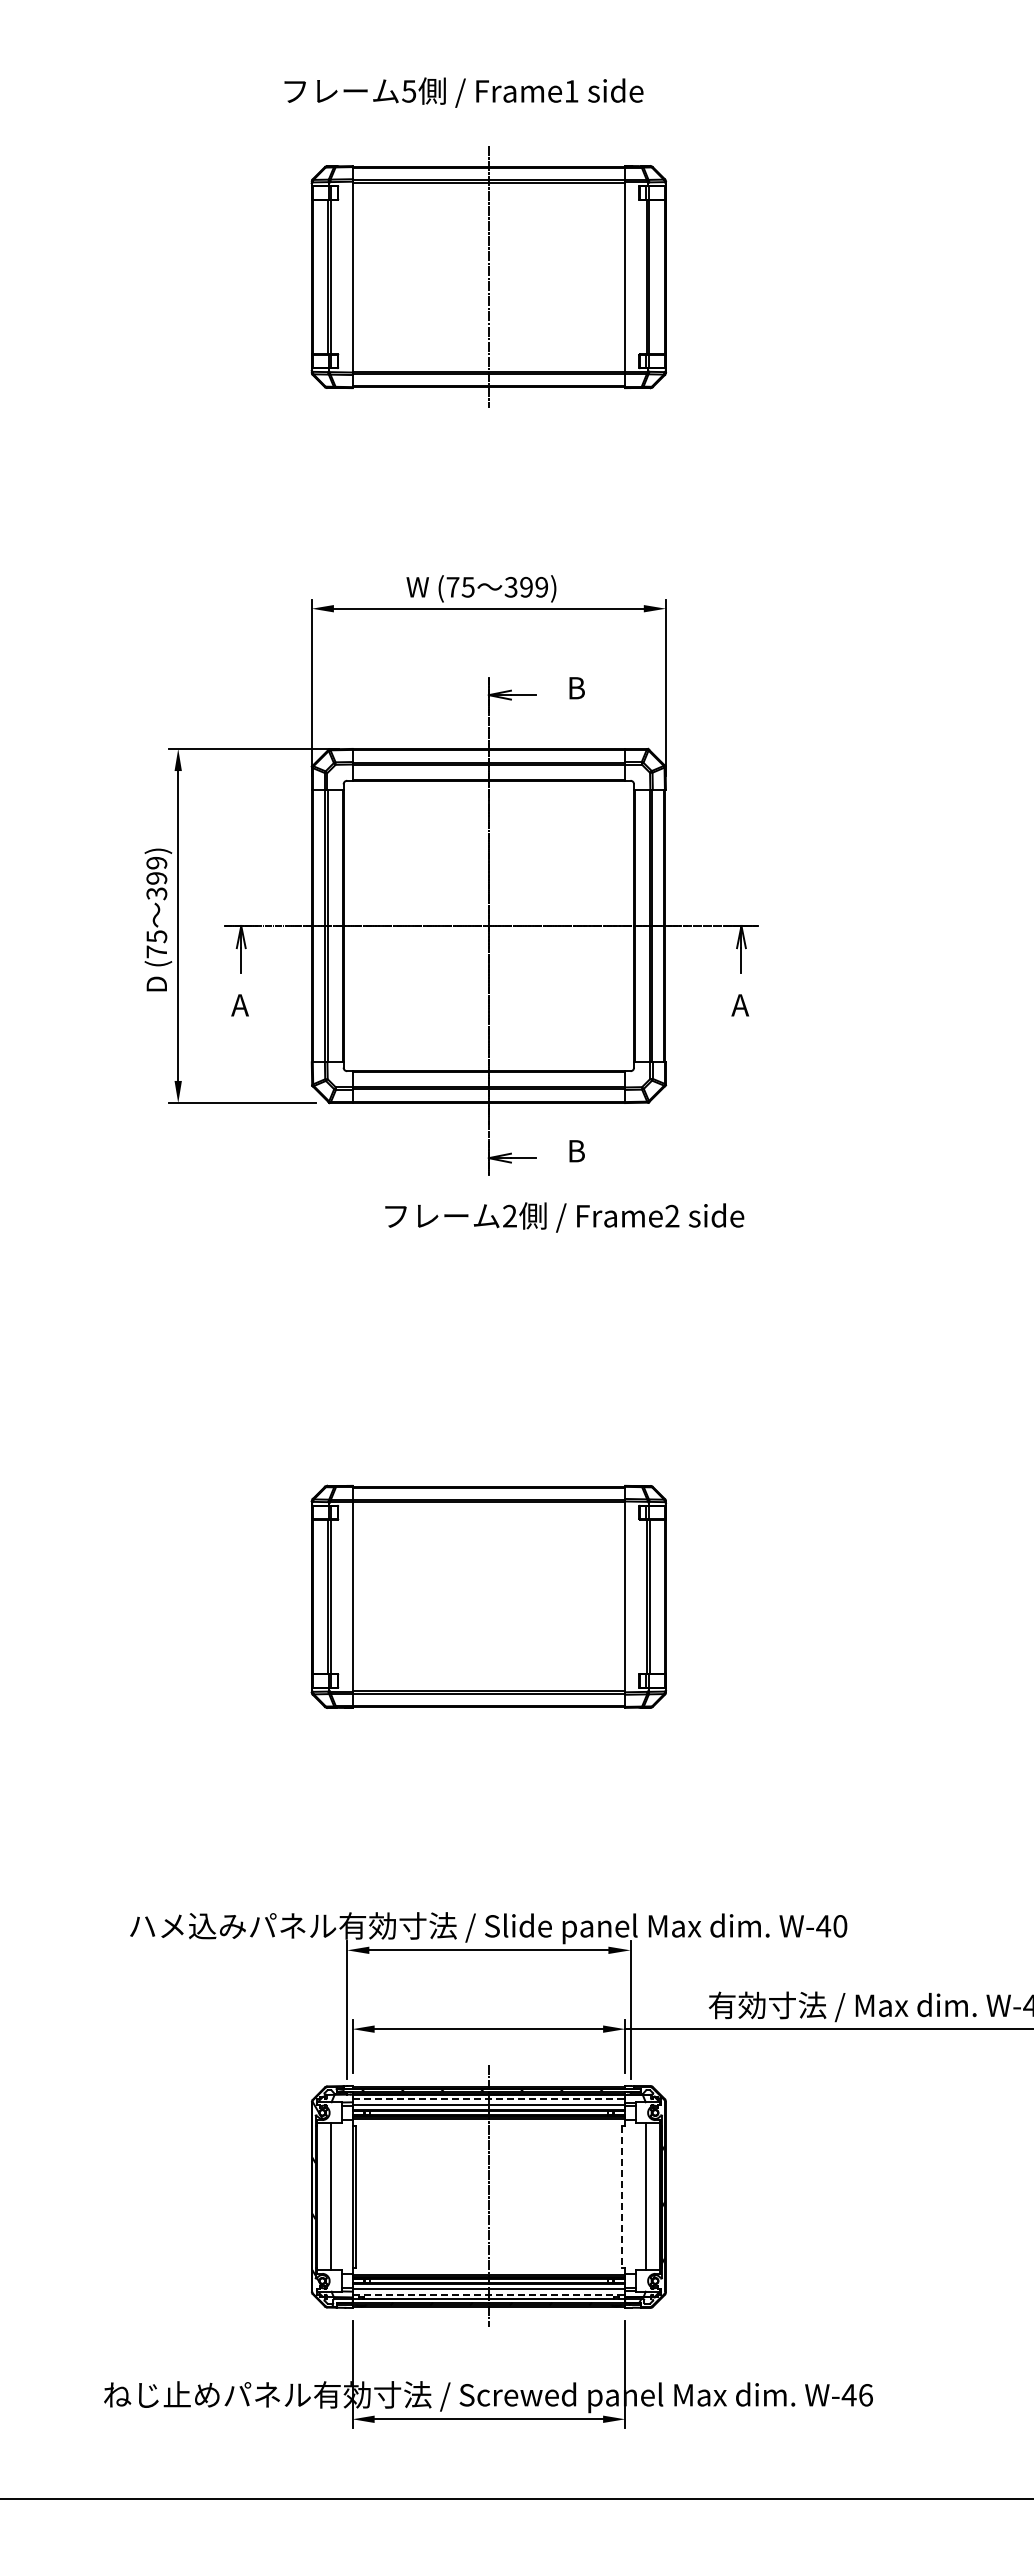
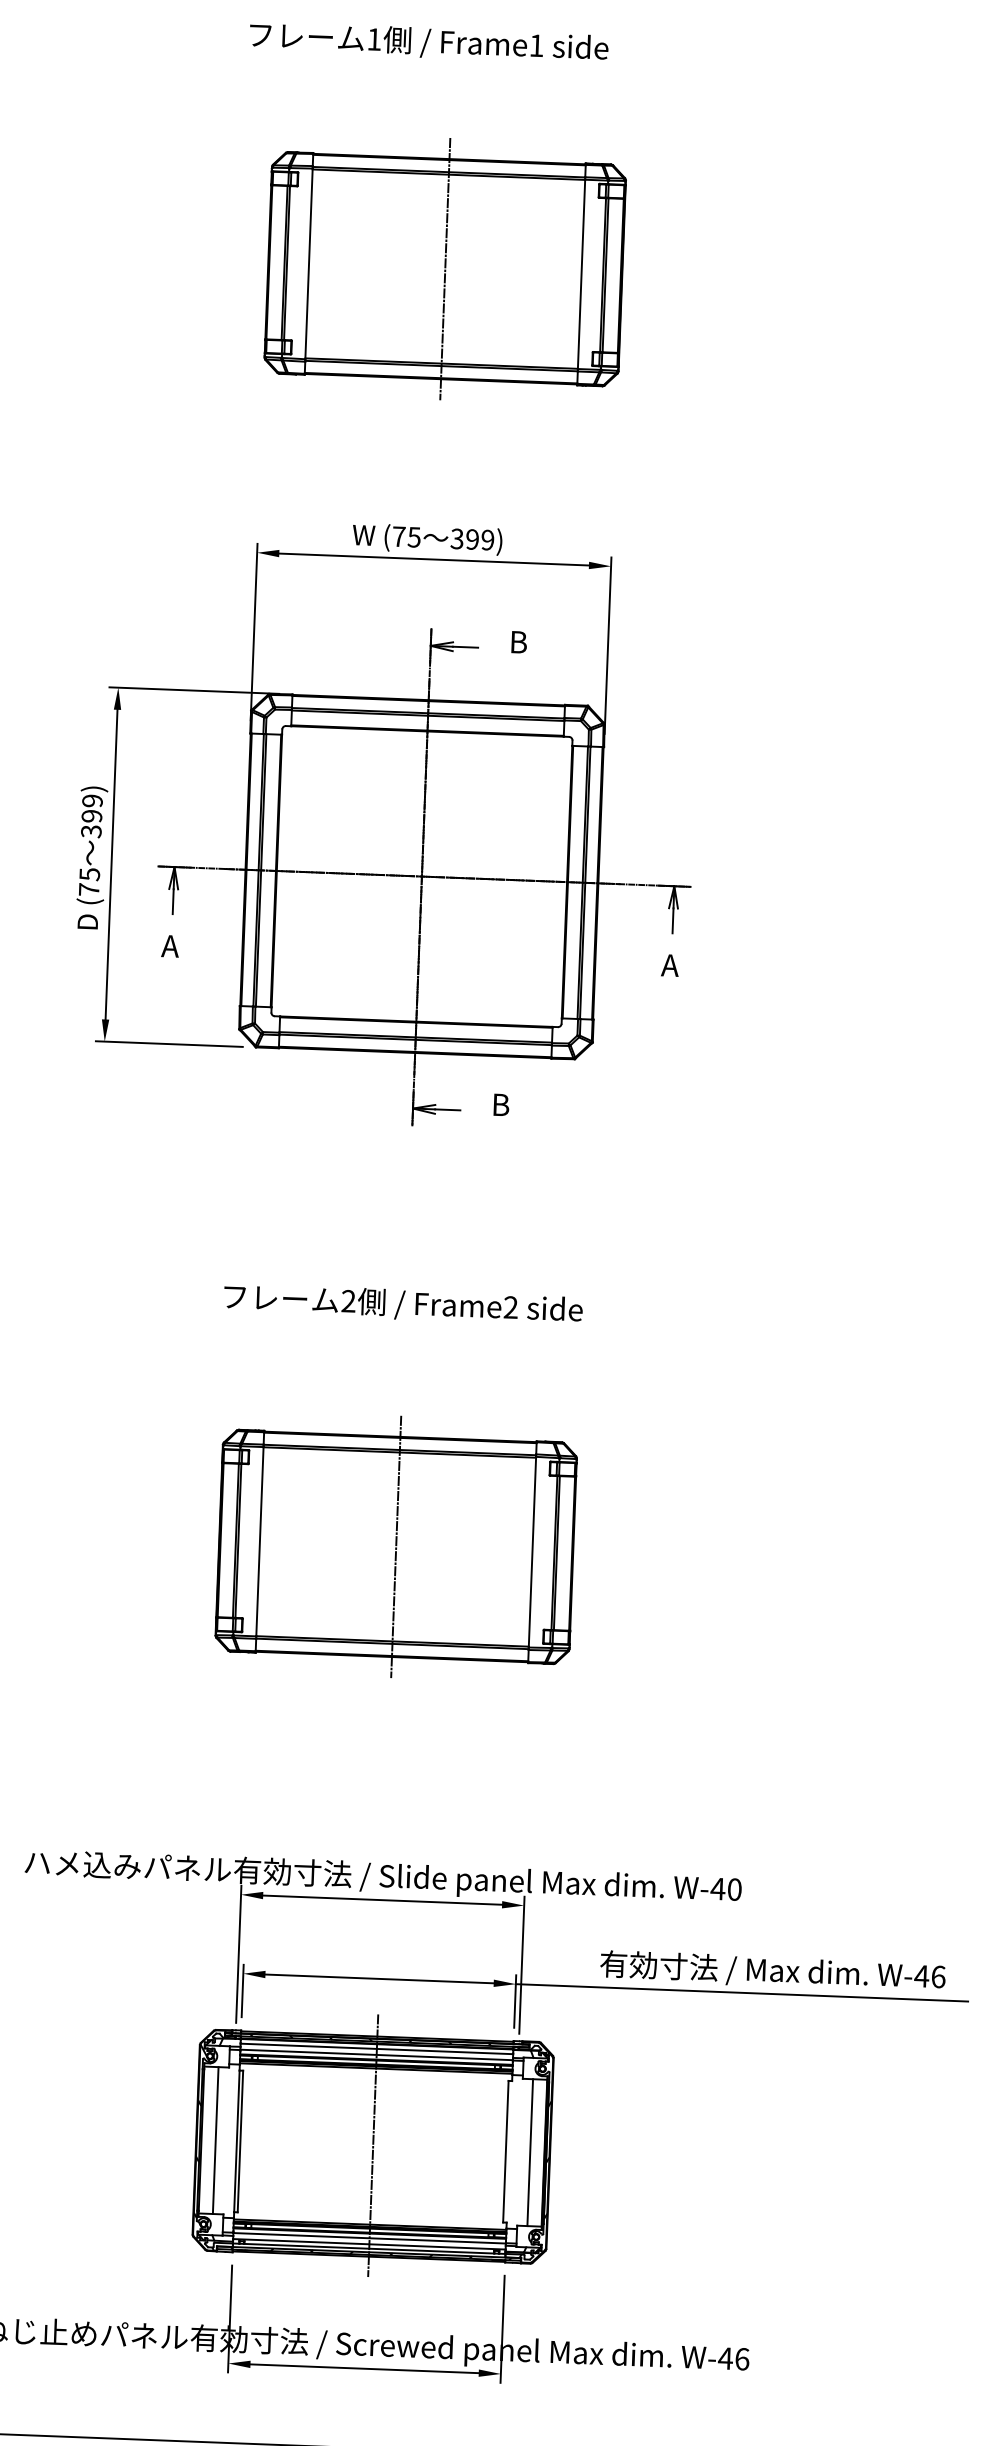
text: (409, 91) -> (374, 39), 5 -> 1
part: (488, 276) -> (444, 268), moved
text: (564, 1217) -> (403, 1304), moved
line: (488, 1596) -> (395, 1546), added
line: (489, 2099) -> (377, 2049), dashed -> solid
line: (621, 2196) -> (505, 2151), dashed -> solid
line: (489, 2294) -> (370, 2244), dashed -> solid

